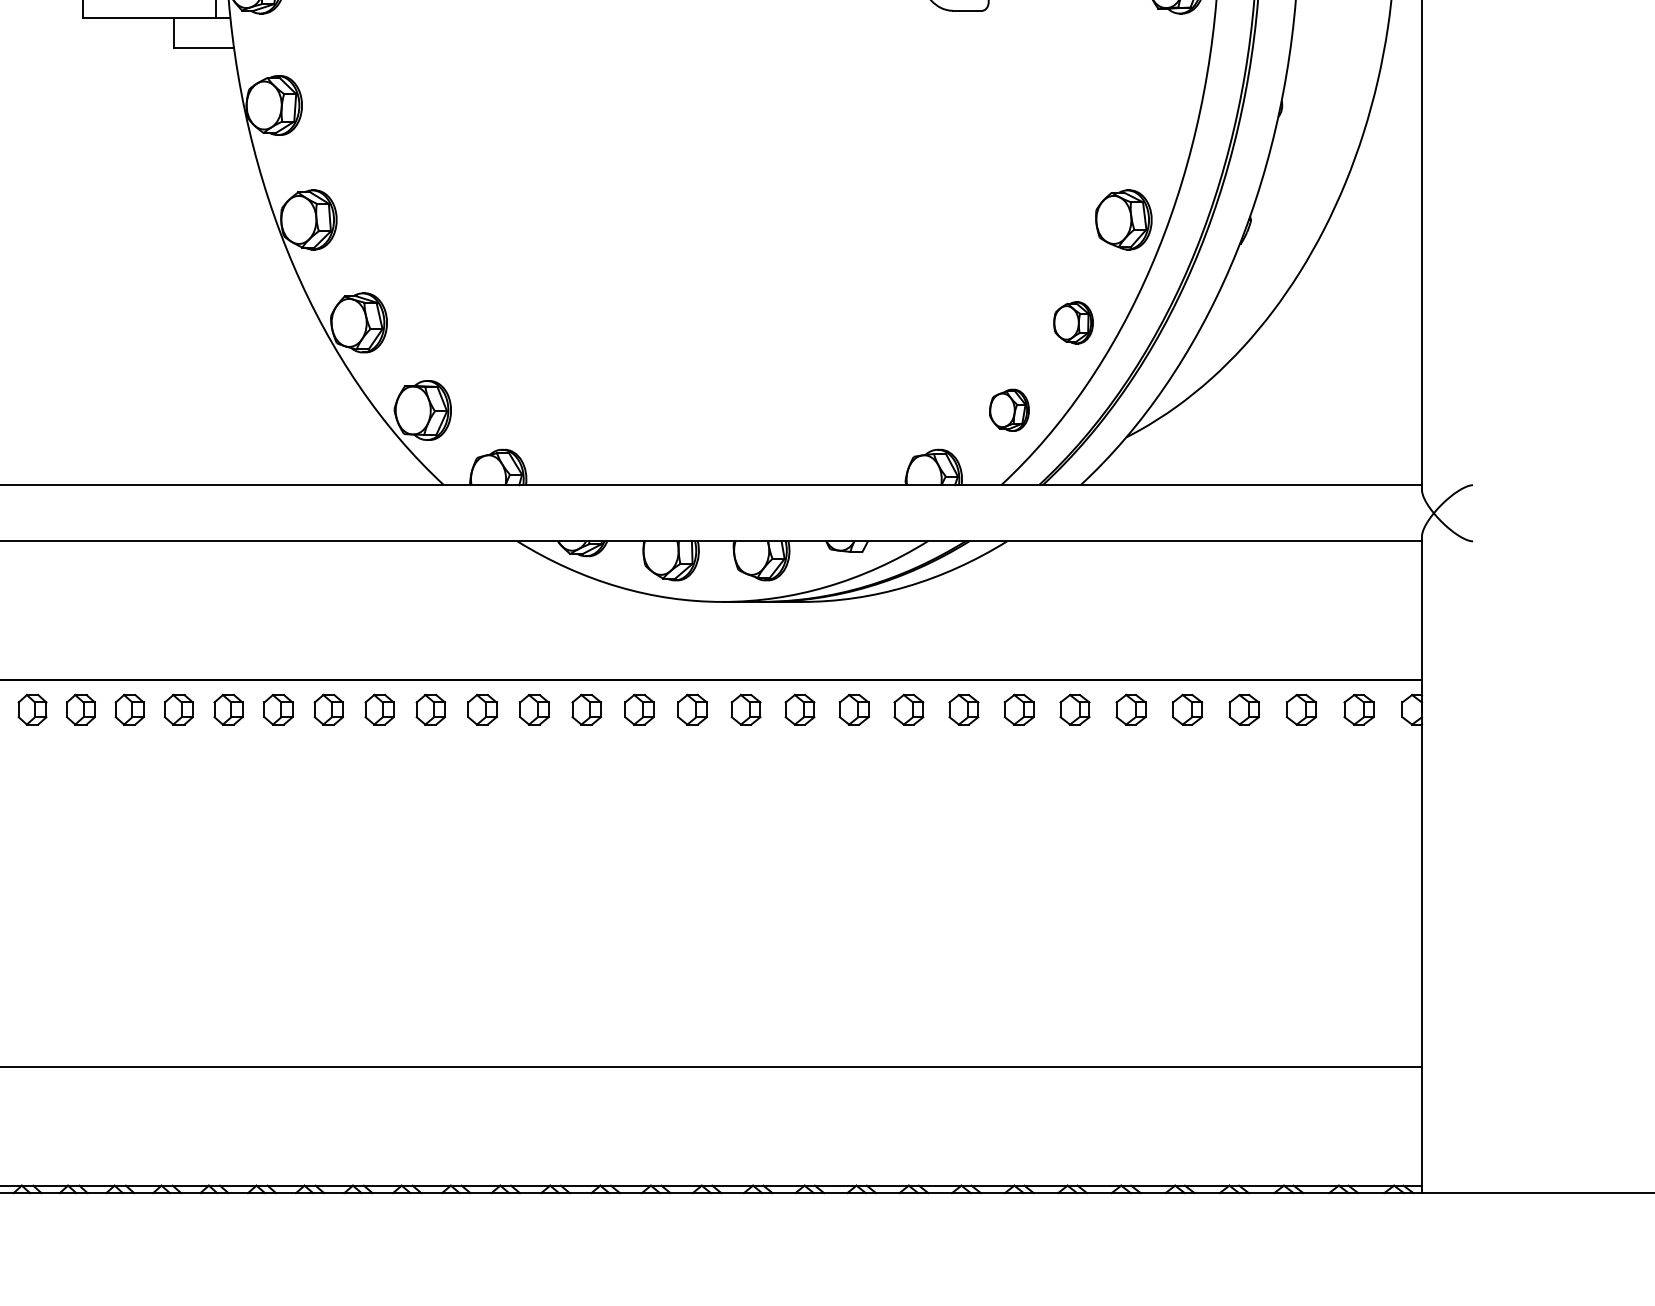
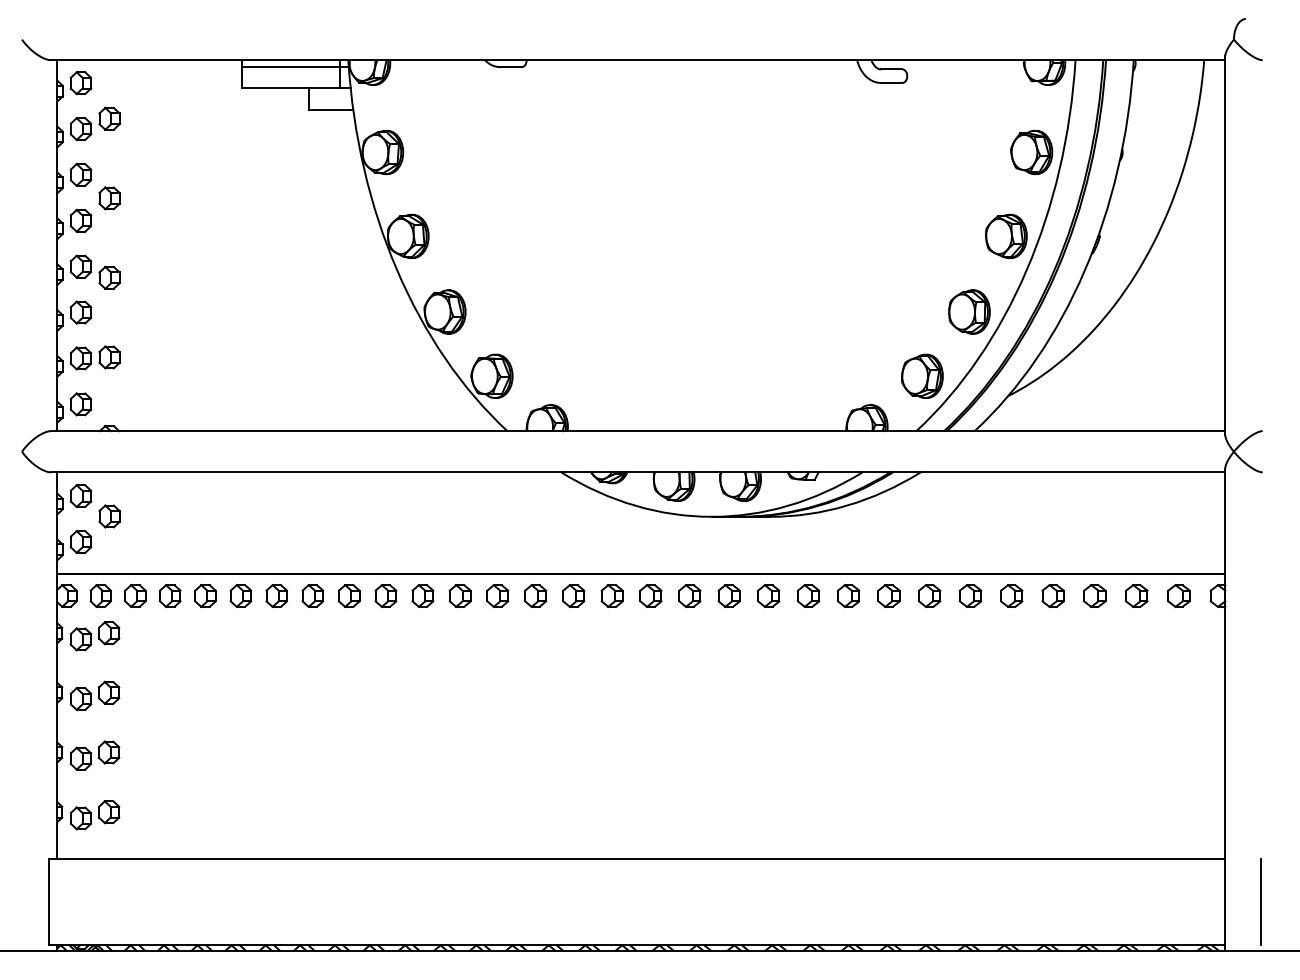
part: (1158, 105) -> (1031, 152), added
part: (1073, 322) -> (969, 311), size x1.43
part: (1009, 409) -> (922, 375), size x1.43
line: (1471, 1126) -> (1261, 901), added

